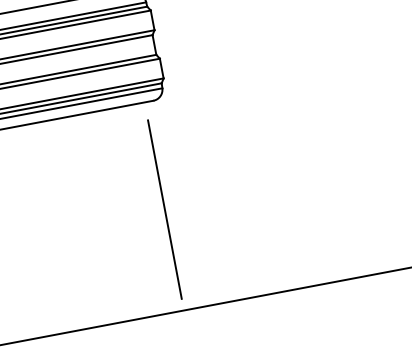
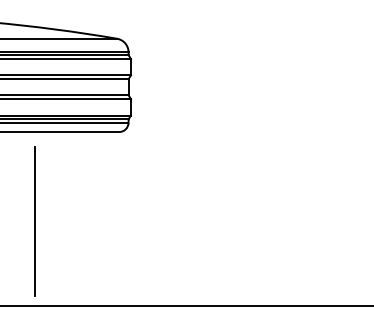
line: (164, 209) -> (34, 221), moved

